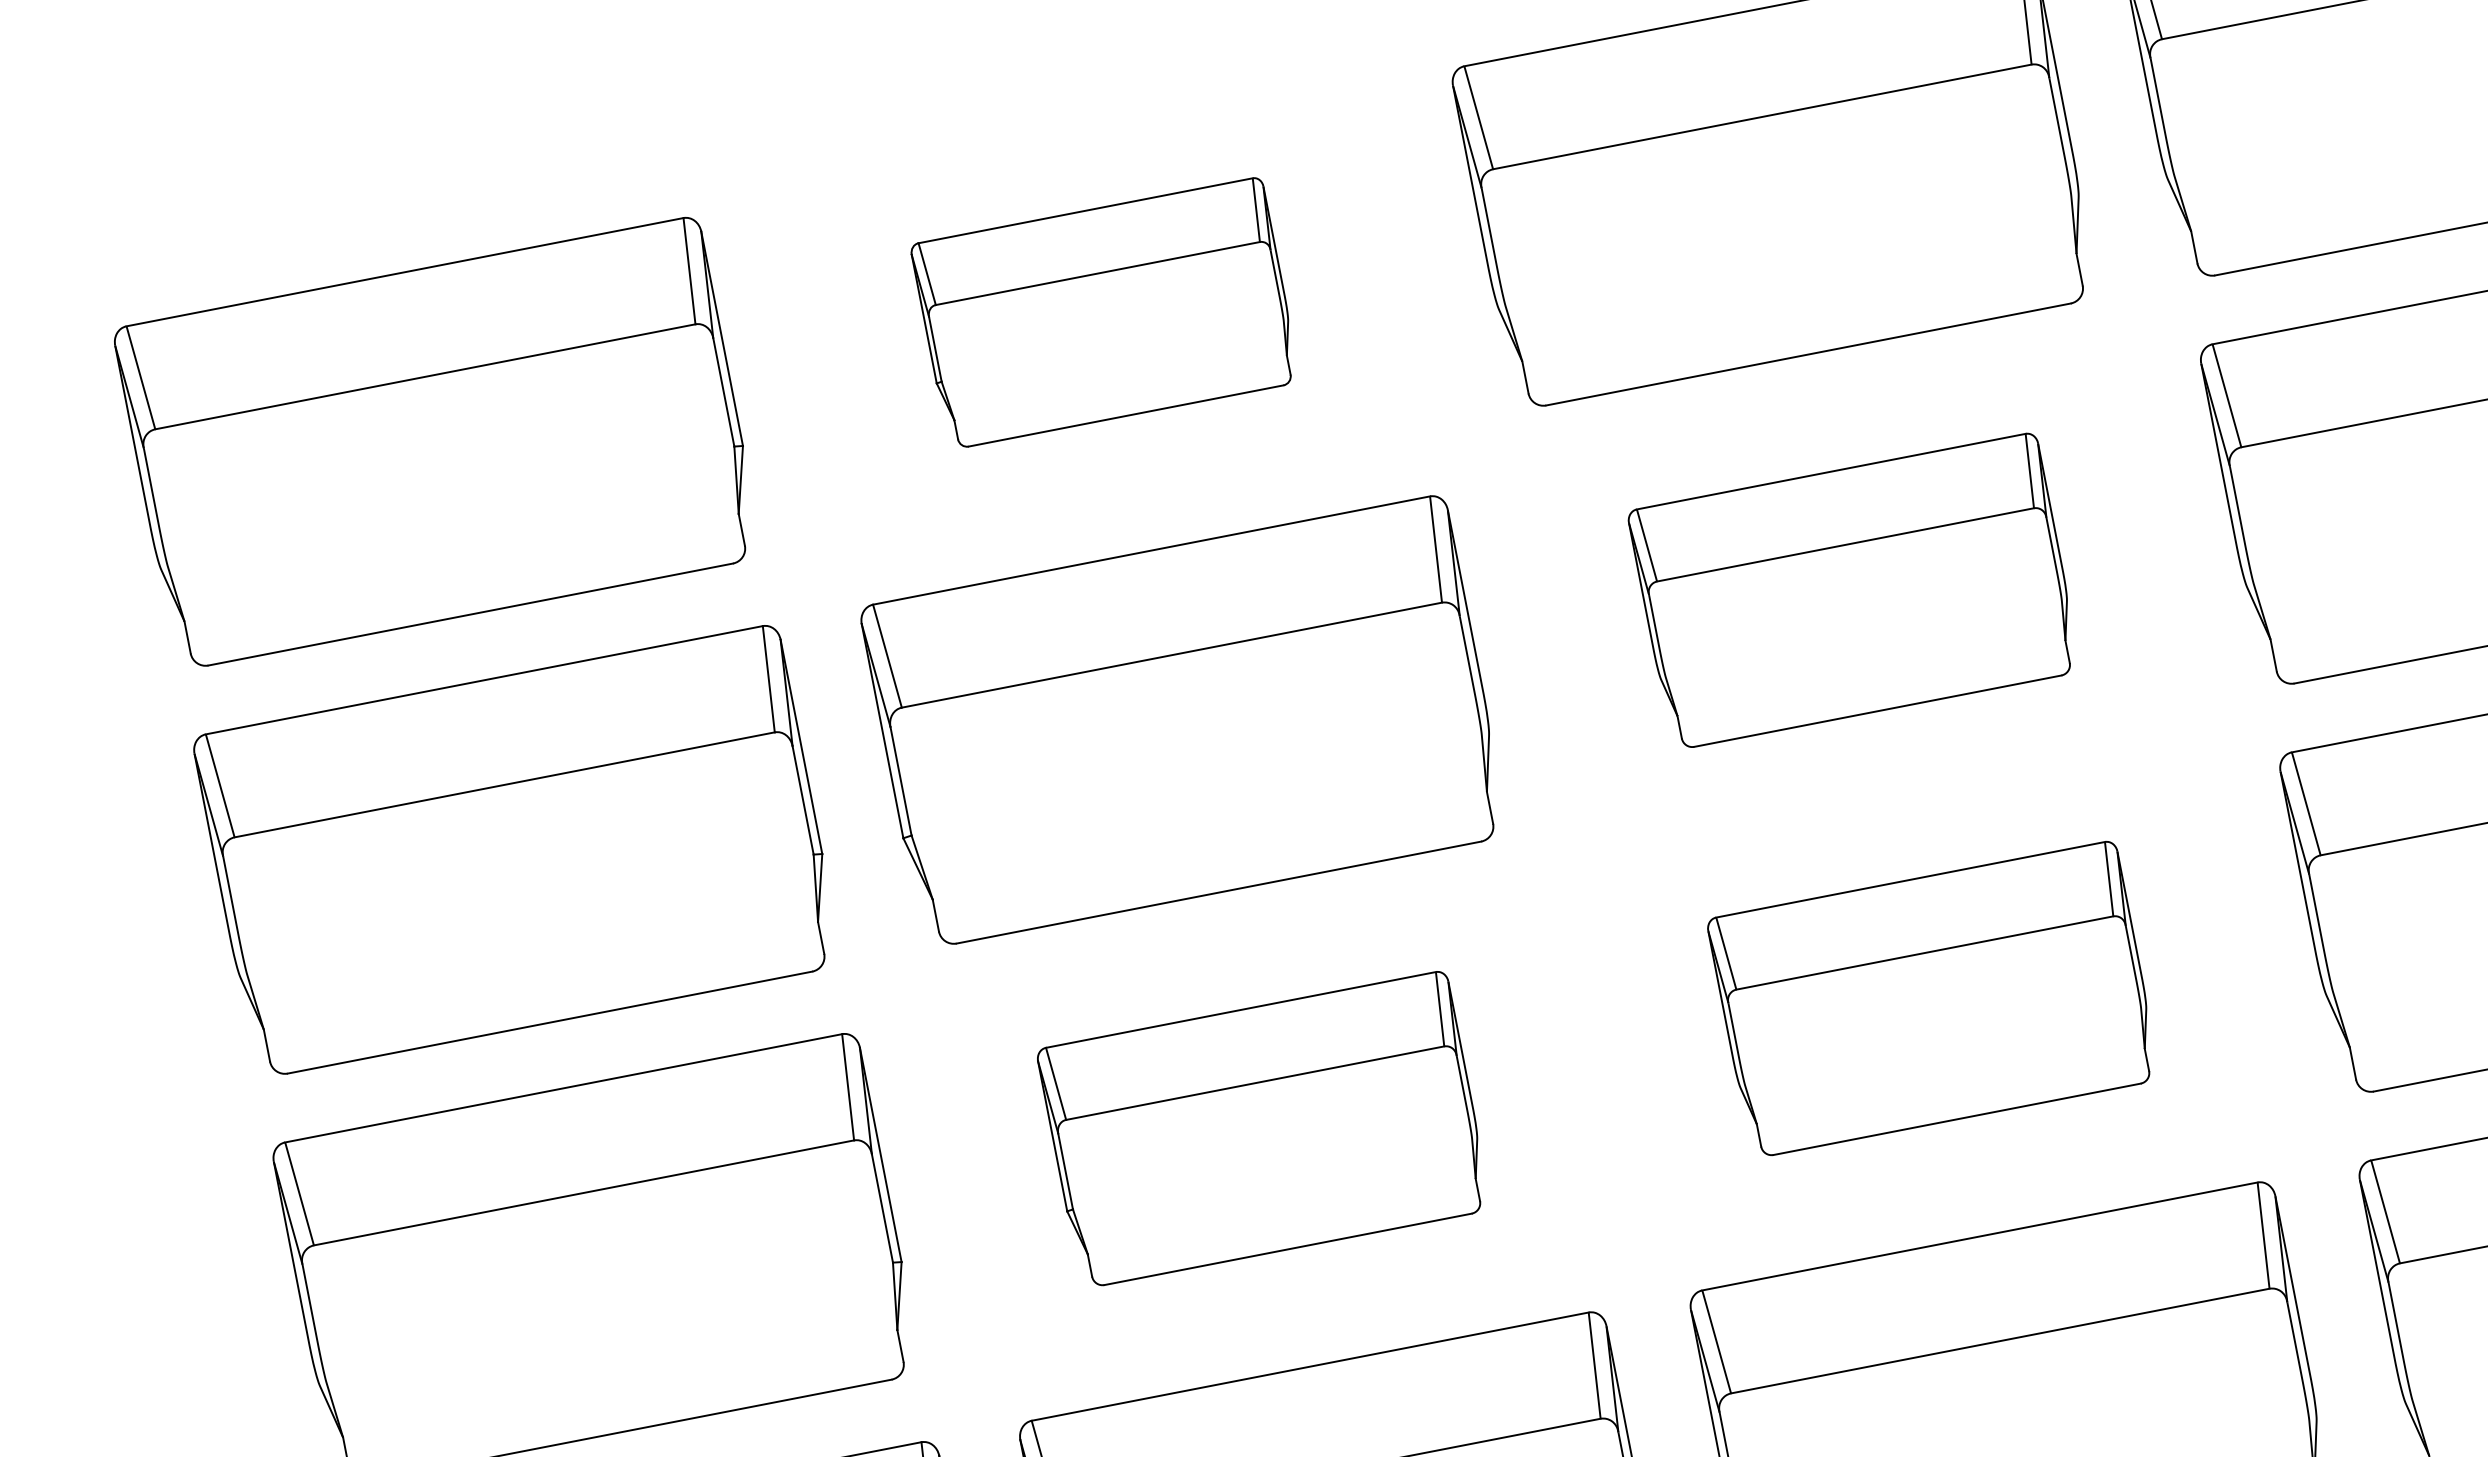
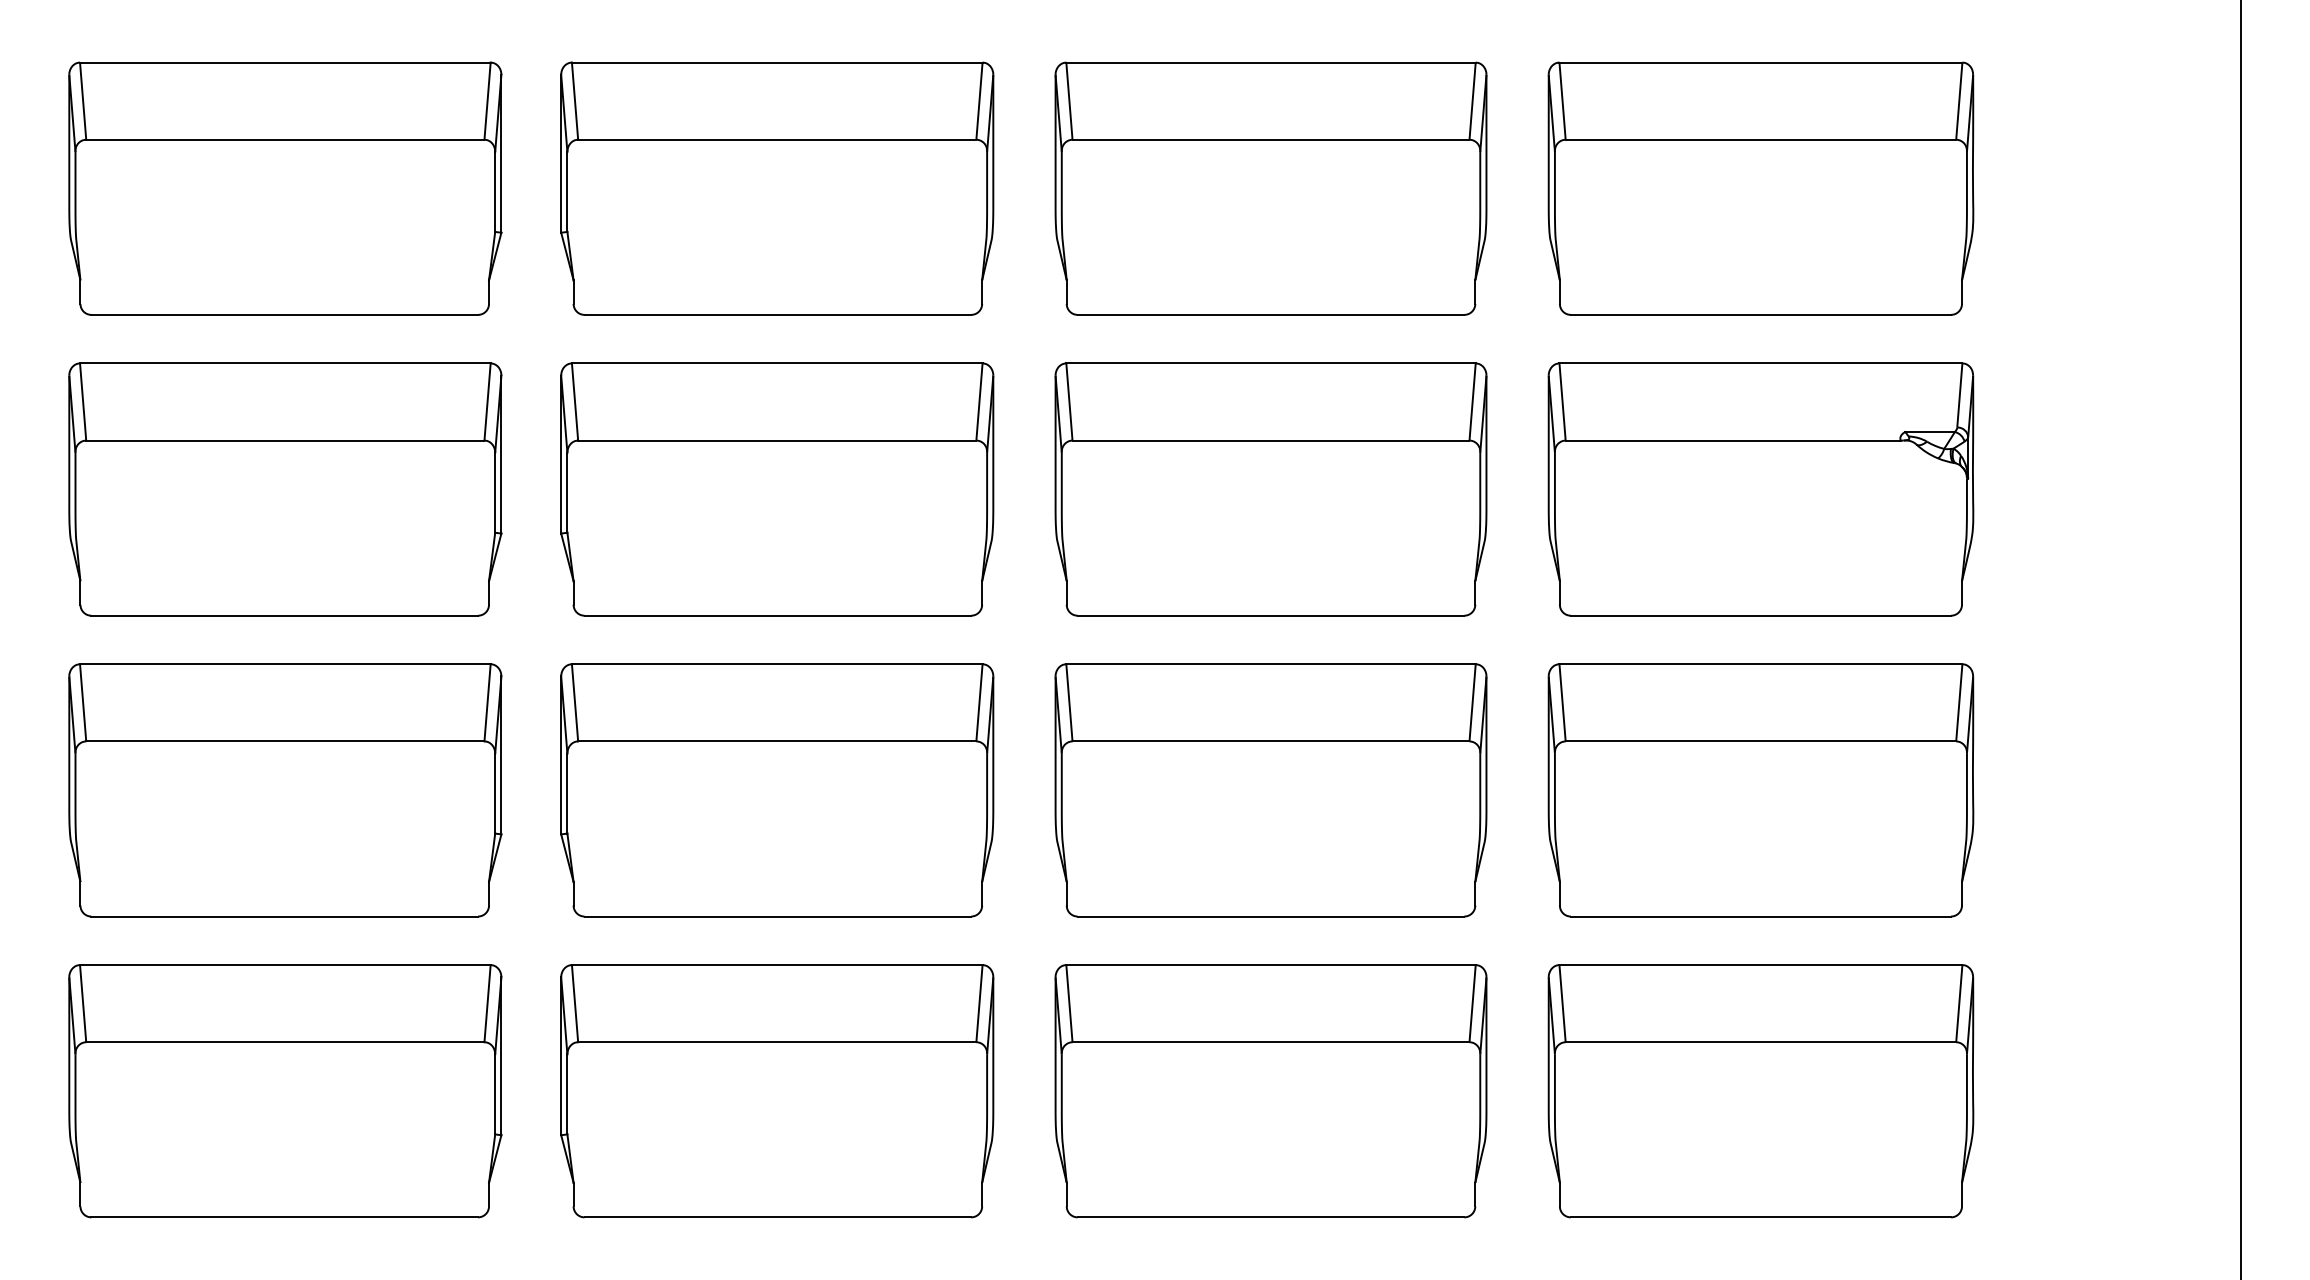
part: (1105, 313) -> (777, 188), size x1.67
part: (1853, 591) -> (1270, 489), size x1.43
part: (1933, 999) -> (1270, 790), size x1.43
part: (1264, 1129) -> (777, 790), size x1.43

